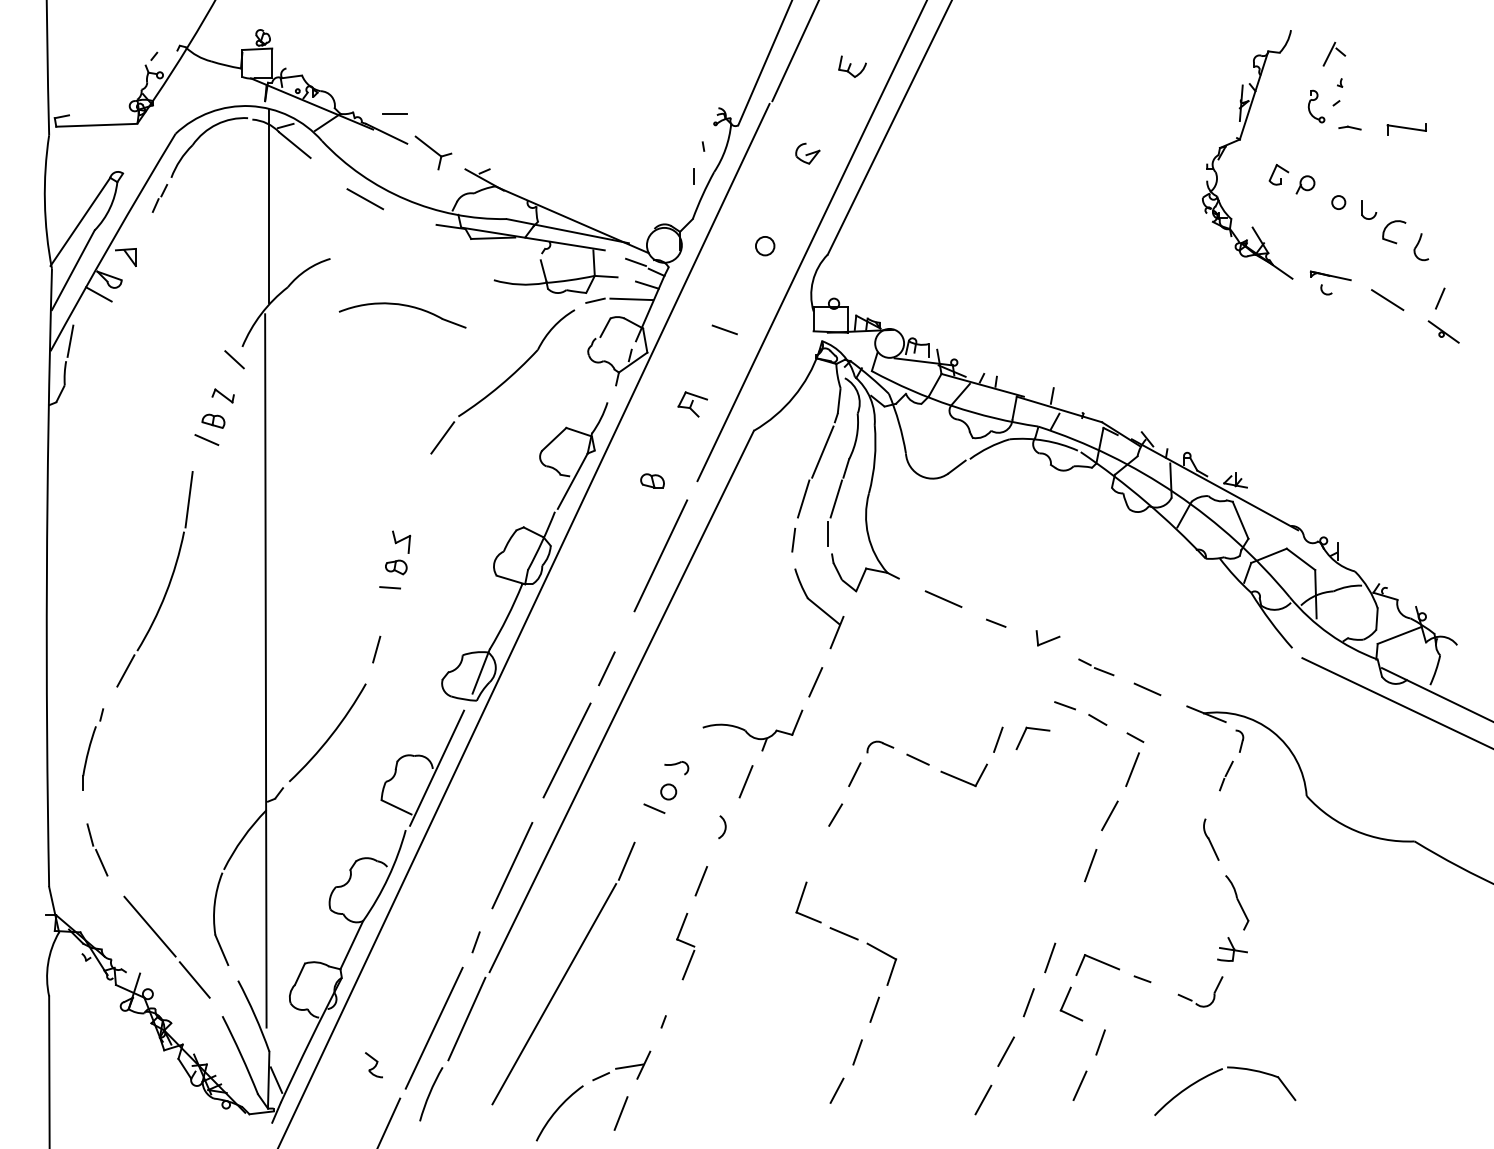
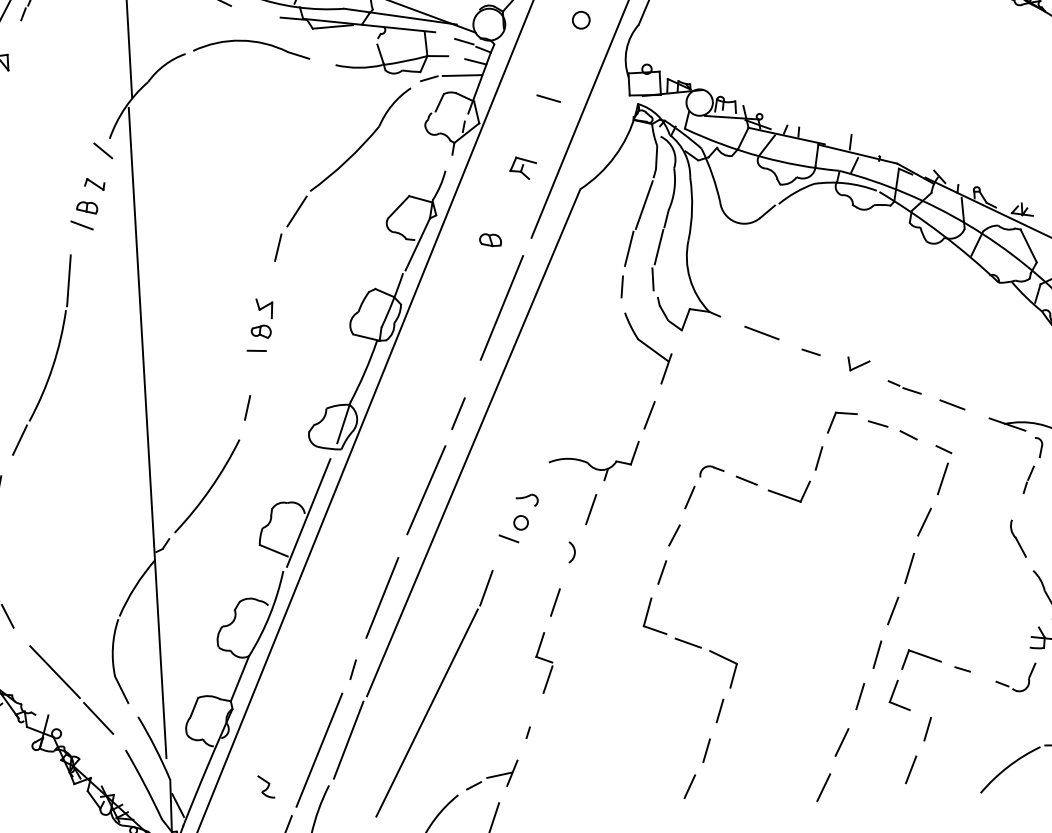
part: (404, 306) -> (252, 42), moved
line: (419, 476) -> (277, 247), added
part: (1032, 729) -> (841, 413), moved
line: (819, 854) -> (661, 572), added
line: (1069, 910) -> (892, 610), added

